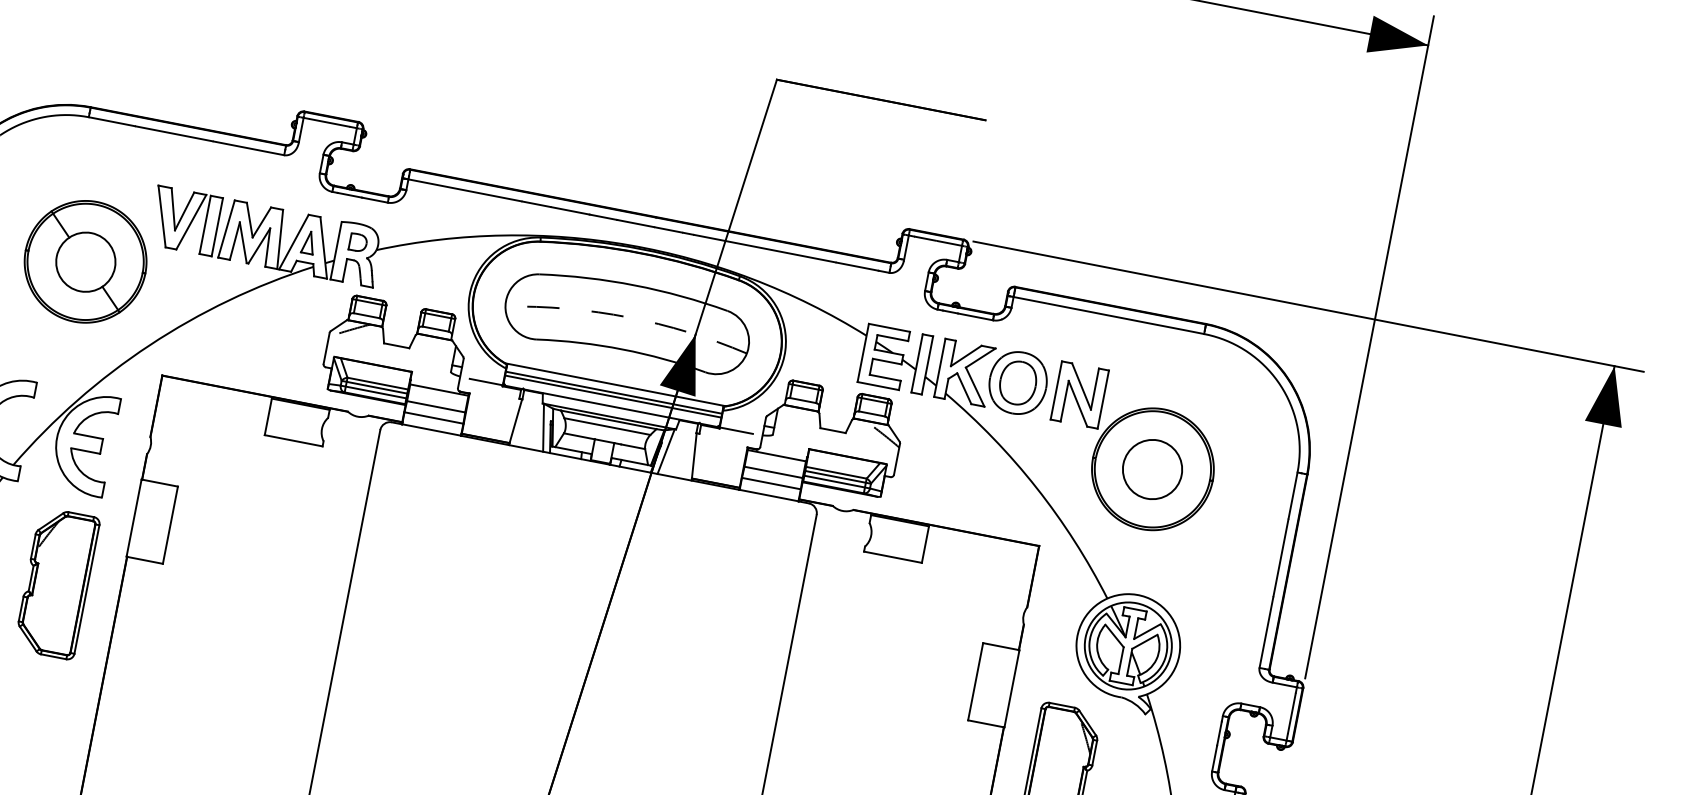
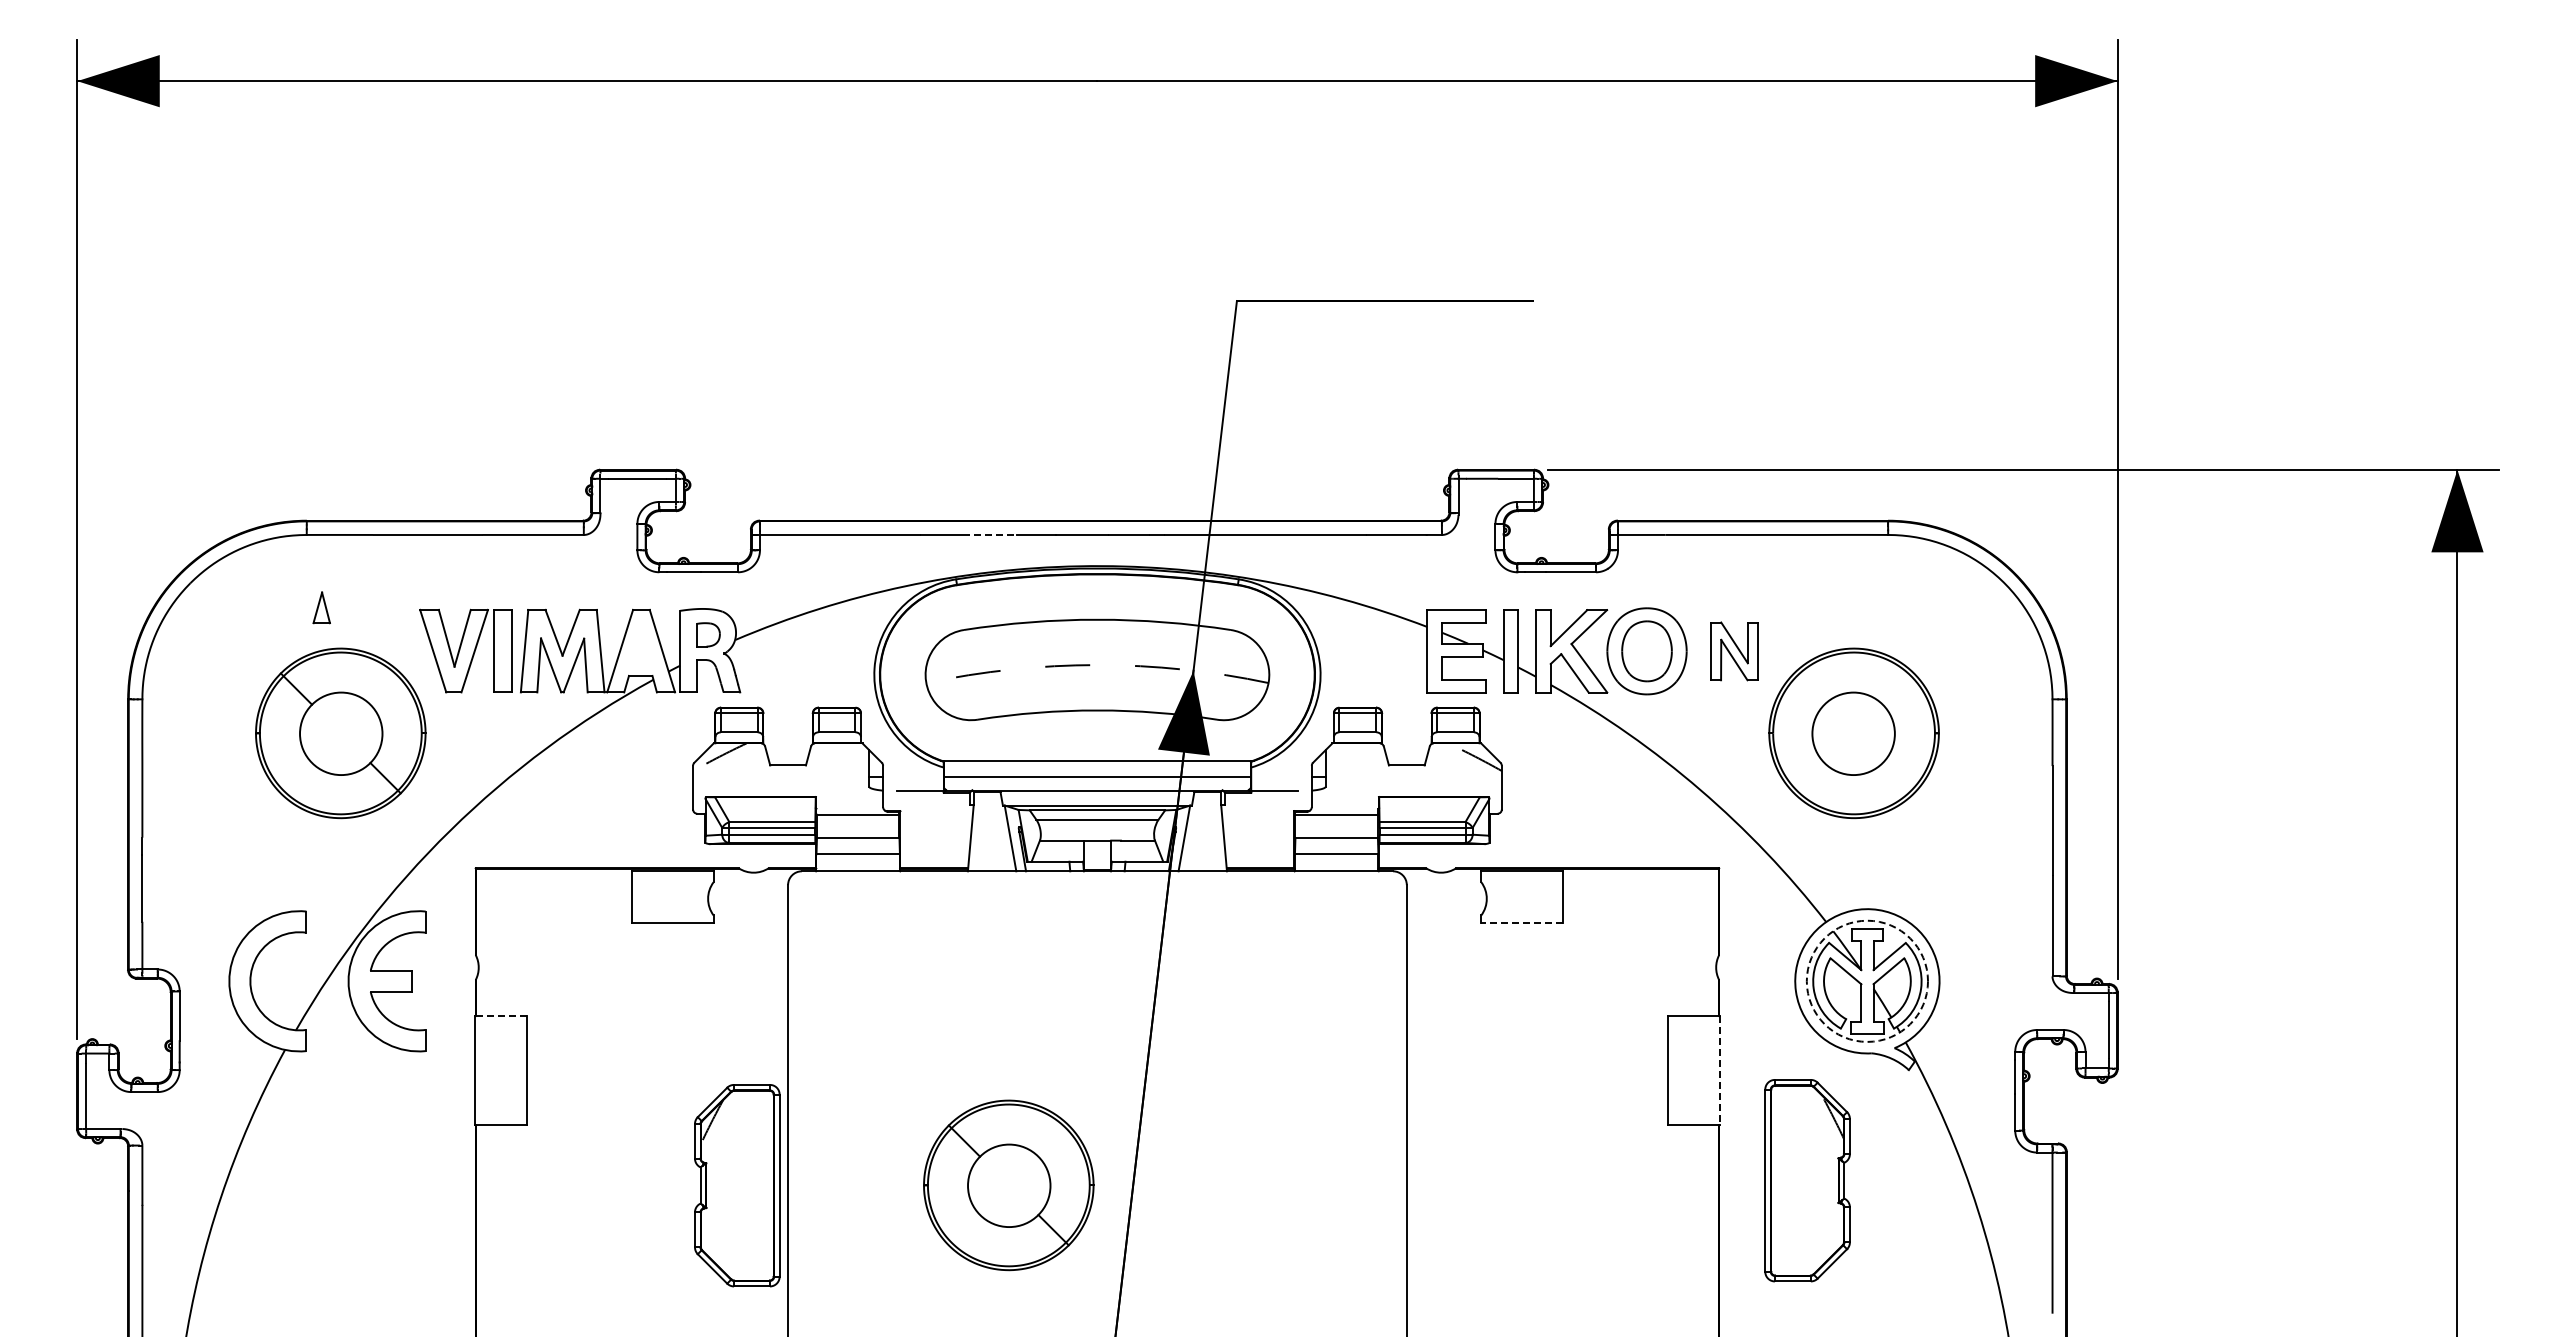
line: (570, 211) -> (990, 535), solid -> dashed
part: (308, 242) -> (321, 607), moved
line: (614, 392) -> (1097, 771), removed
part: (1079, 395) -> (1734, 651), size x0.7
line: (160, 482) -> (501, 1015), solid -> dashed
line: (893, 557) -> (1522, 922), solid -> dashed
part: (57, 583) -> (737, 1185), moved
circle: (1128, 645) -> (1867, 980), solid -> dashed
part: (494, 672) -> (1008, 1185), added
line: (1011, 688) -> (1719, 1070), solid -> dashed

